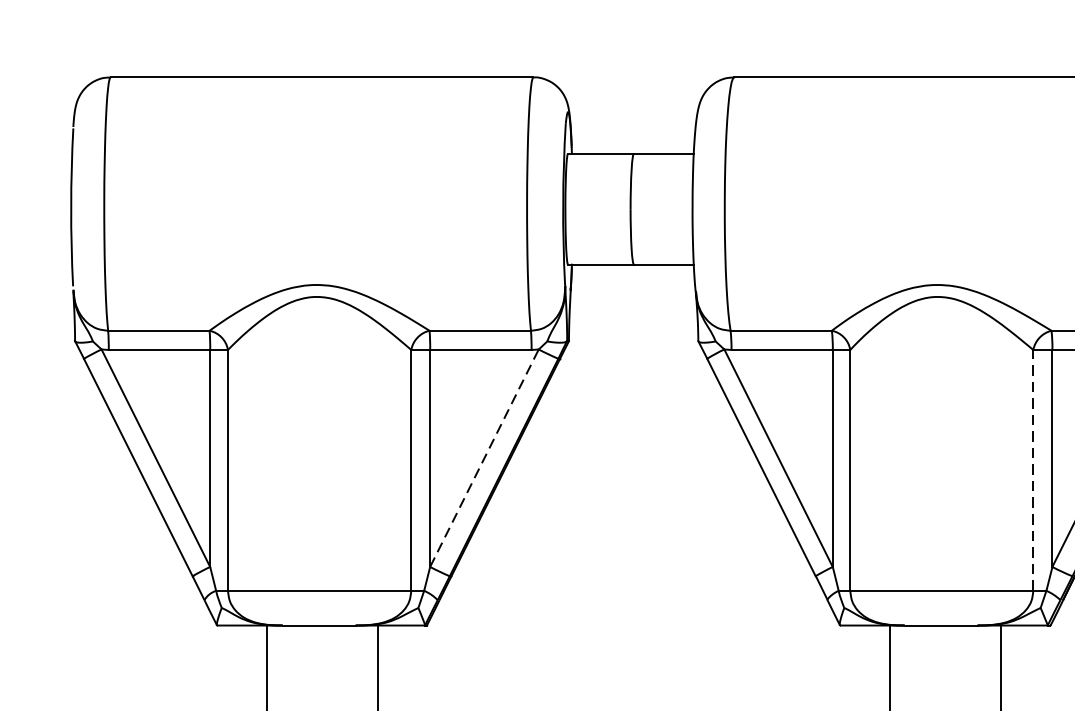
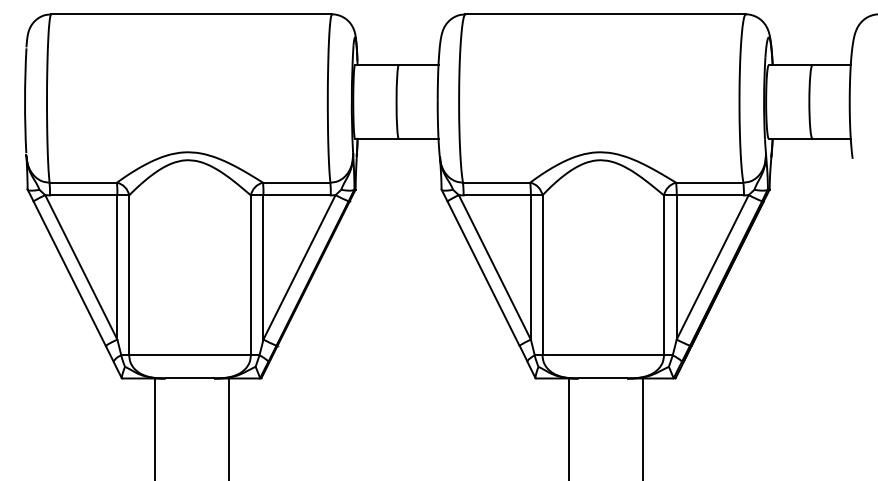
line: (484, 458) -> (299, 267), dashed -> solid
line: (1034, 470) -> (664, 275), dashed -> solid

